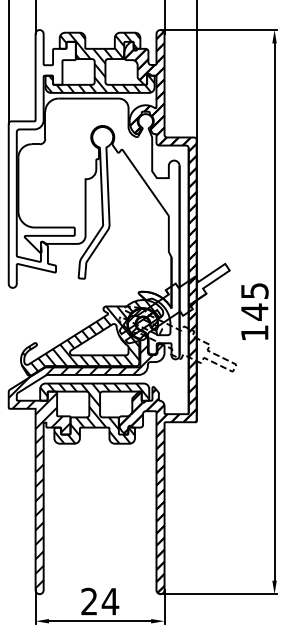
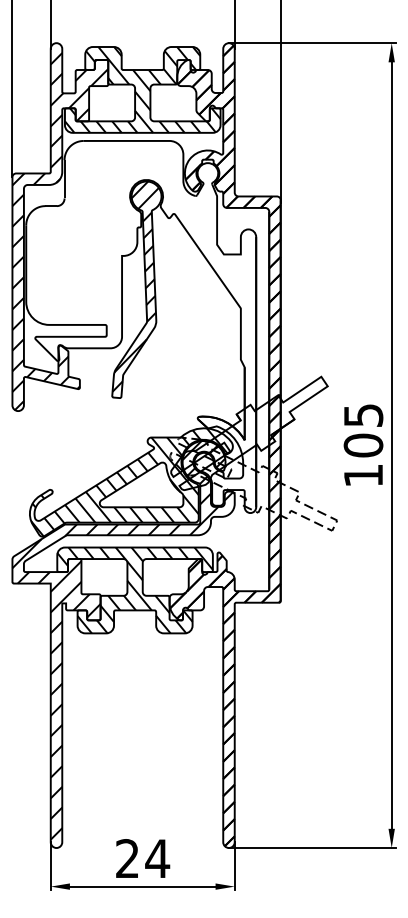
hatch: (42, 162) -> (60, 231), added
hatch: (94, 200) -> (135, 286), added
text: (254, 312) -> (363, 445), 145 -> 105

